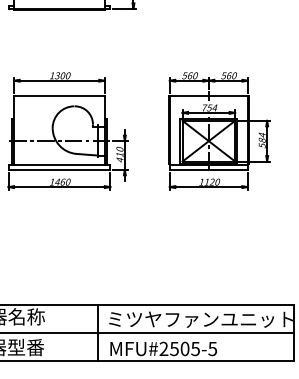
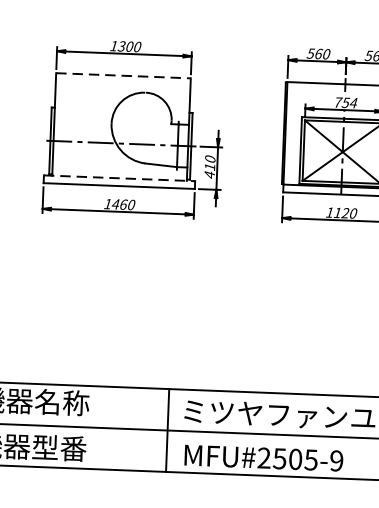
line: (59, 95) -> (123, 75), solid -> dashed
line: (59, 164) -> (119, 178), solid -> dashed
text: (212, 348) -> (336, 460), MFU#2505-5 -> MFU#2505-9

